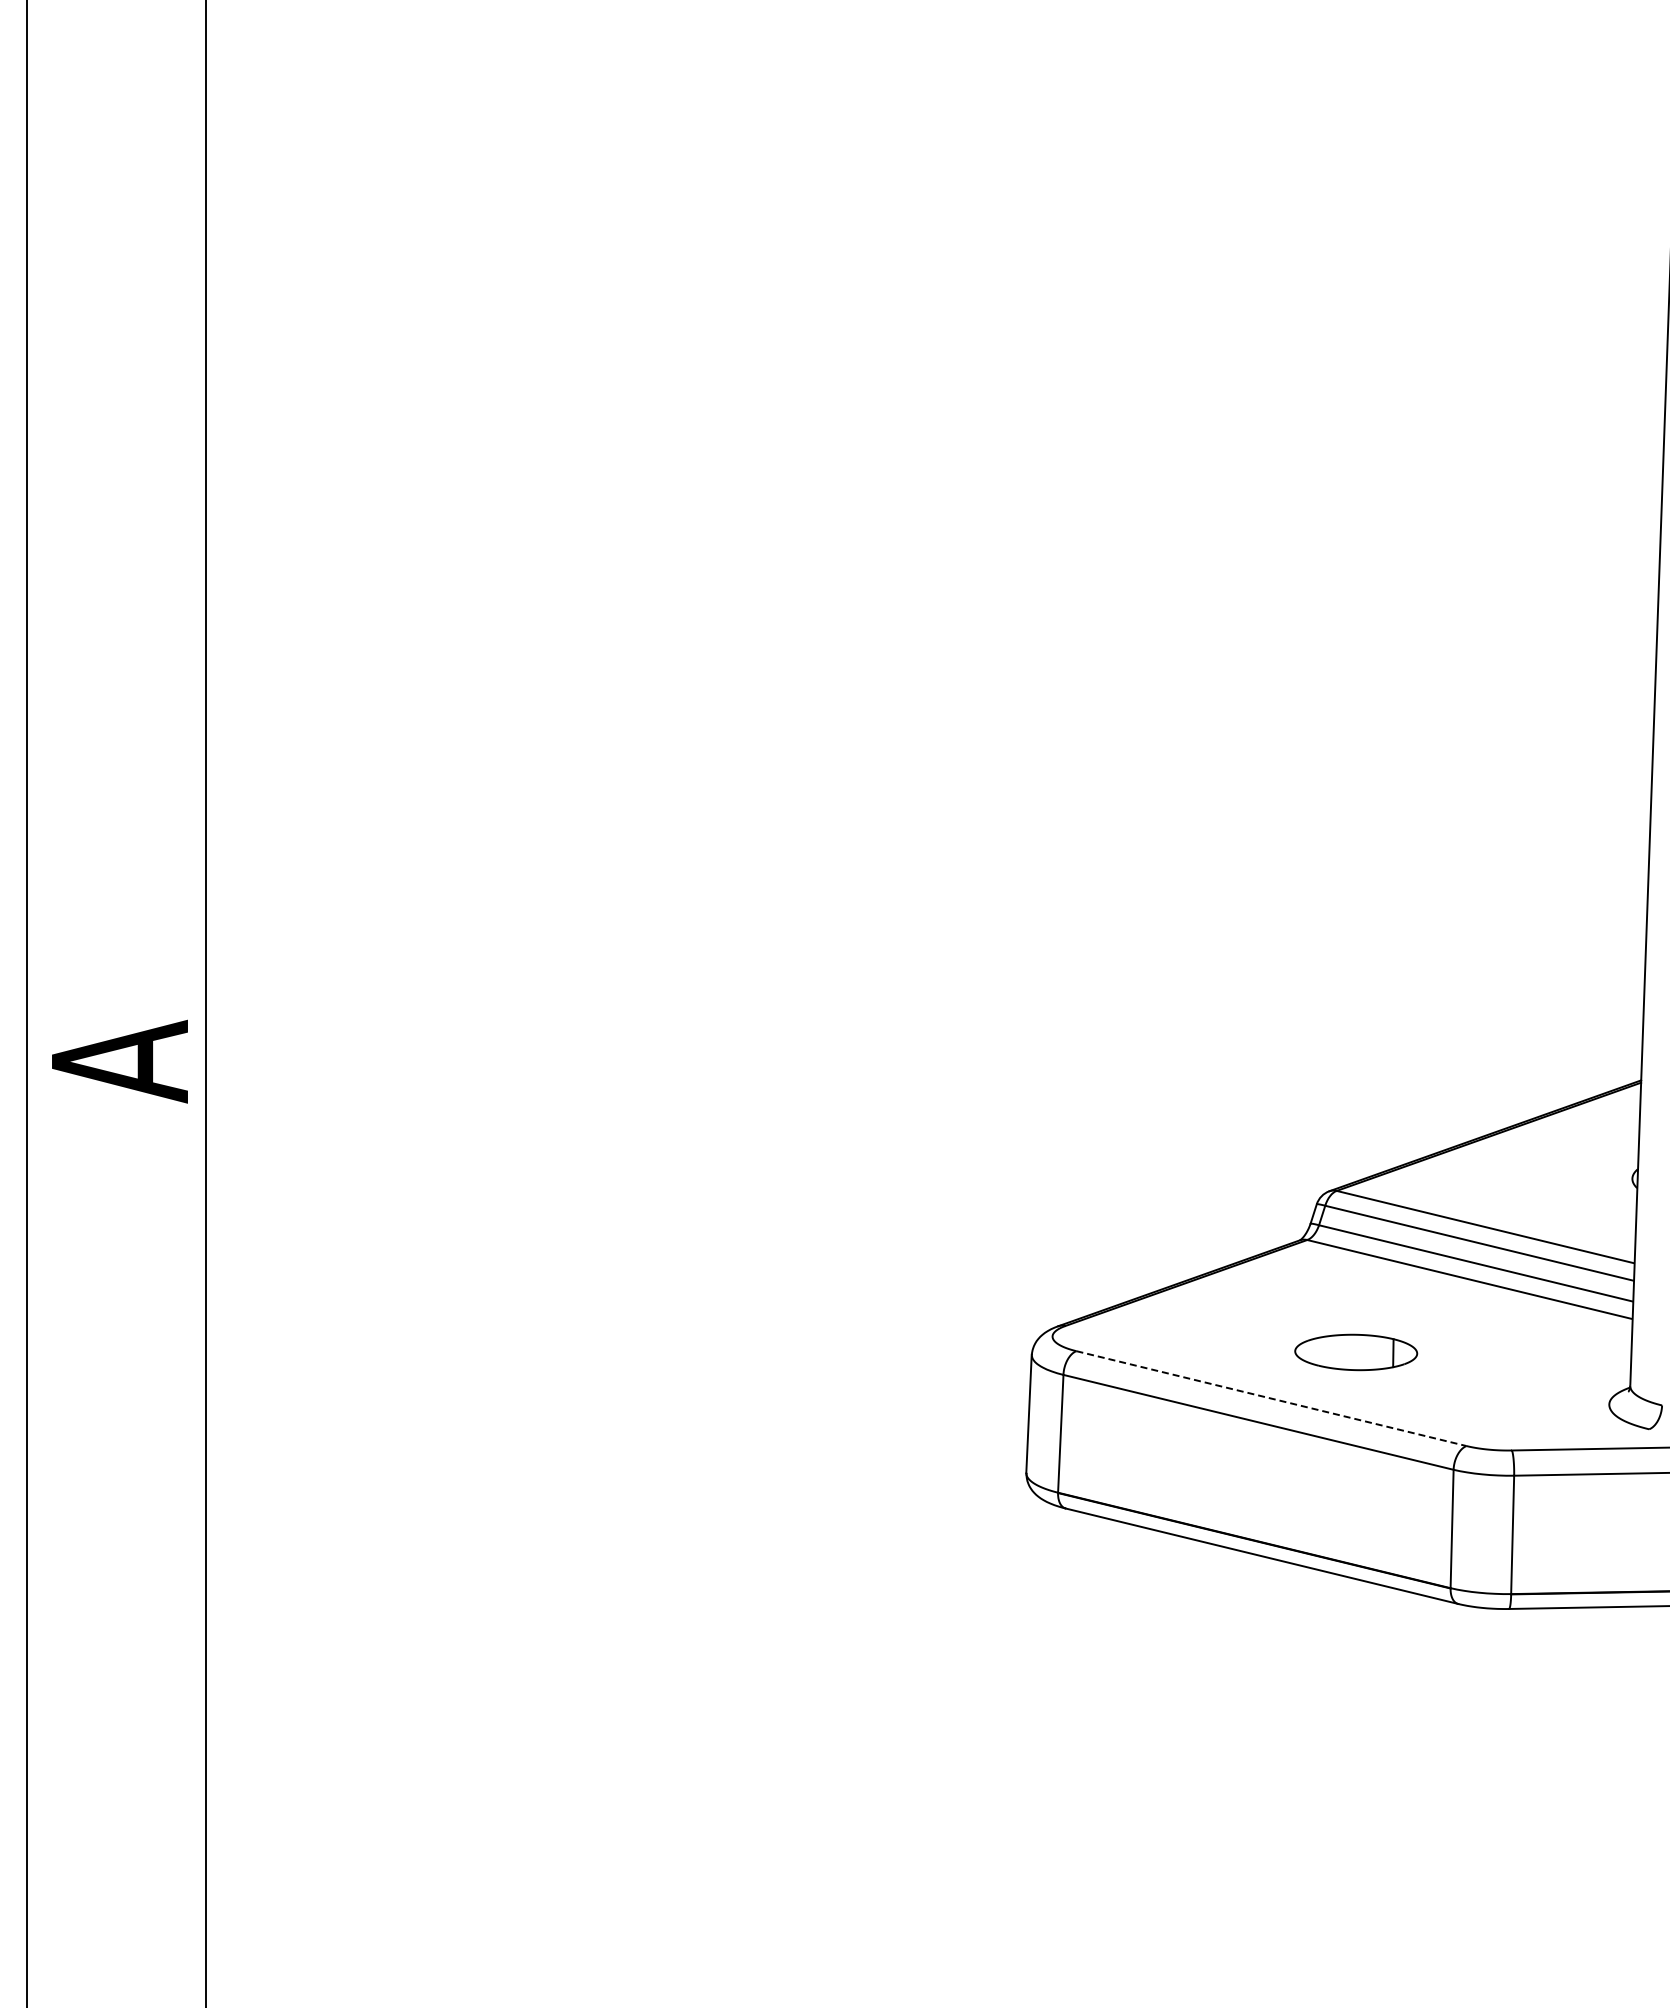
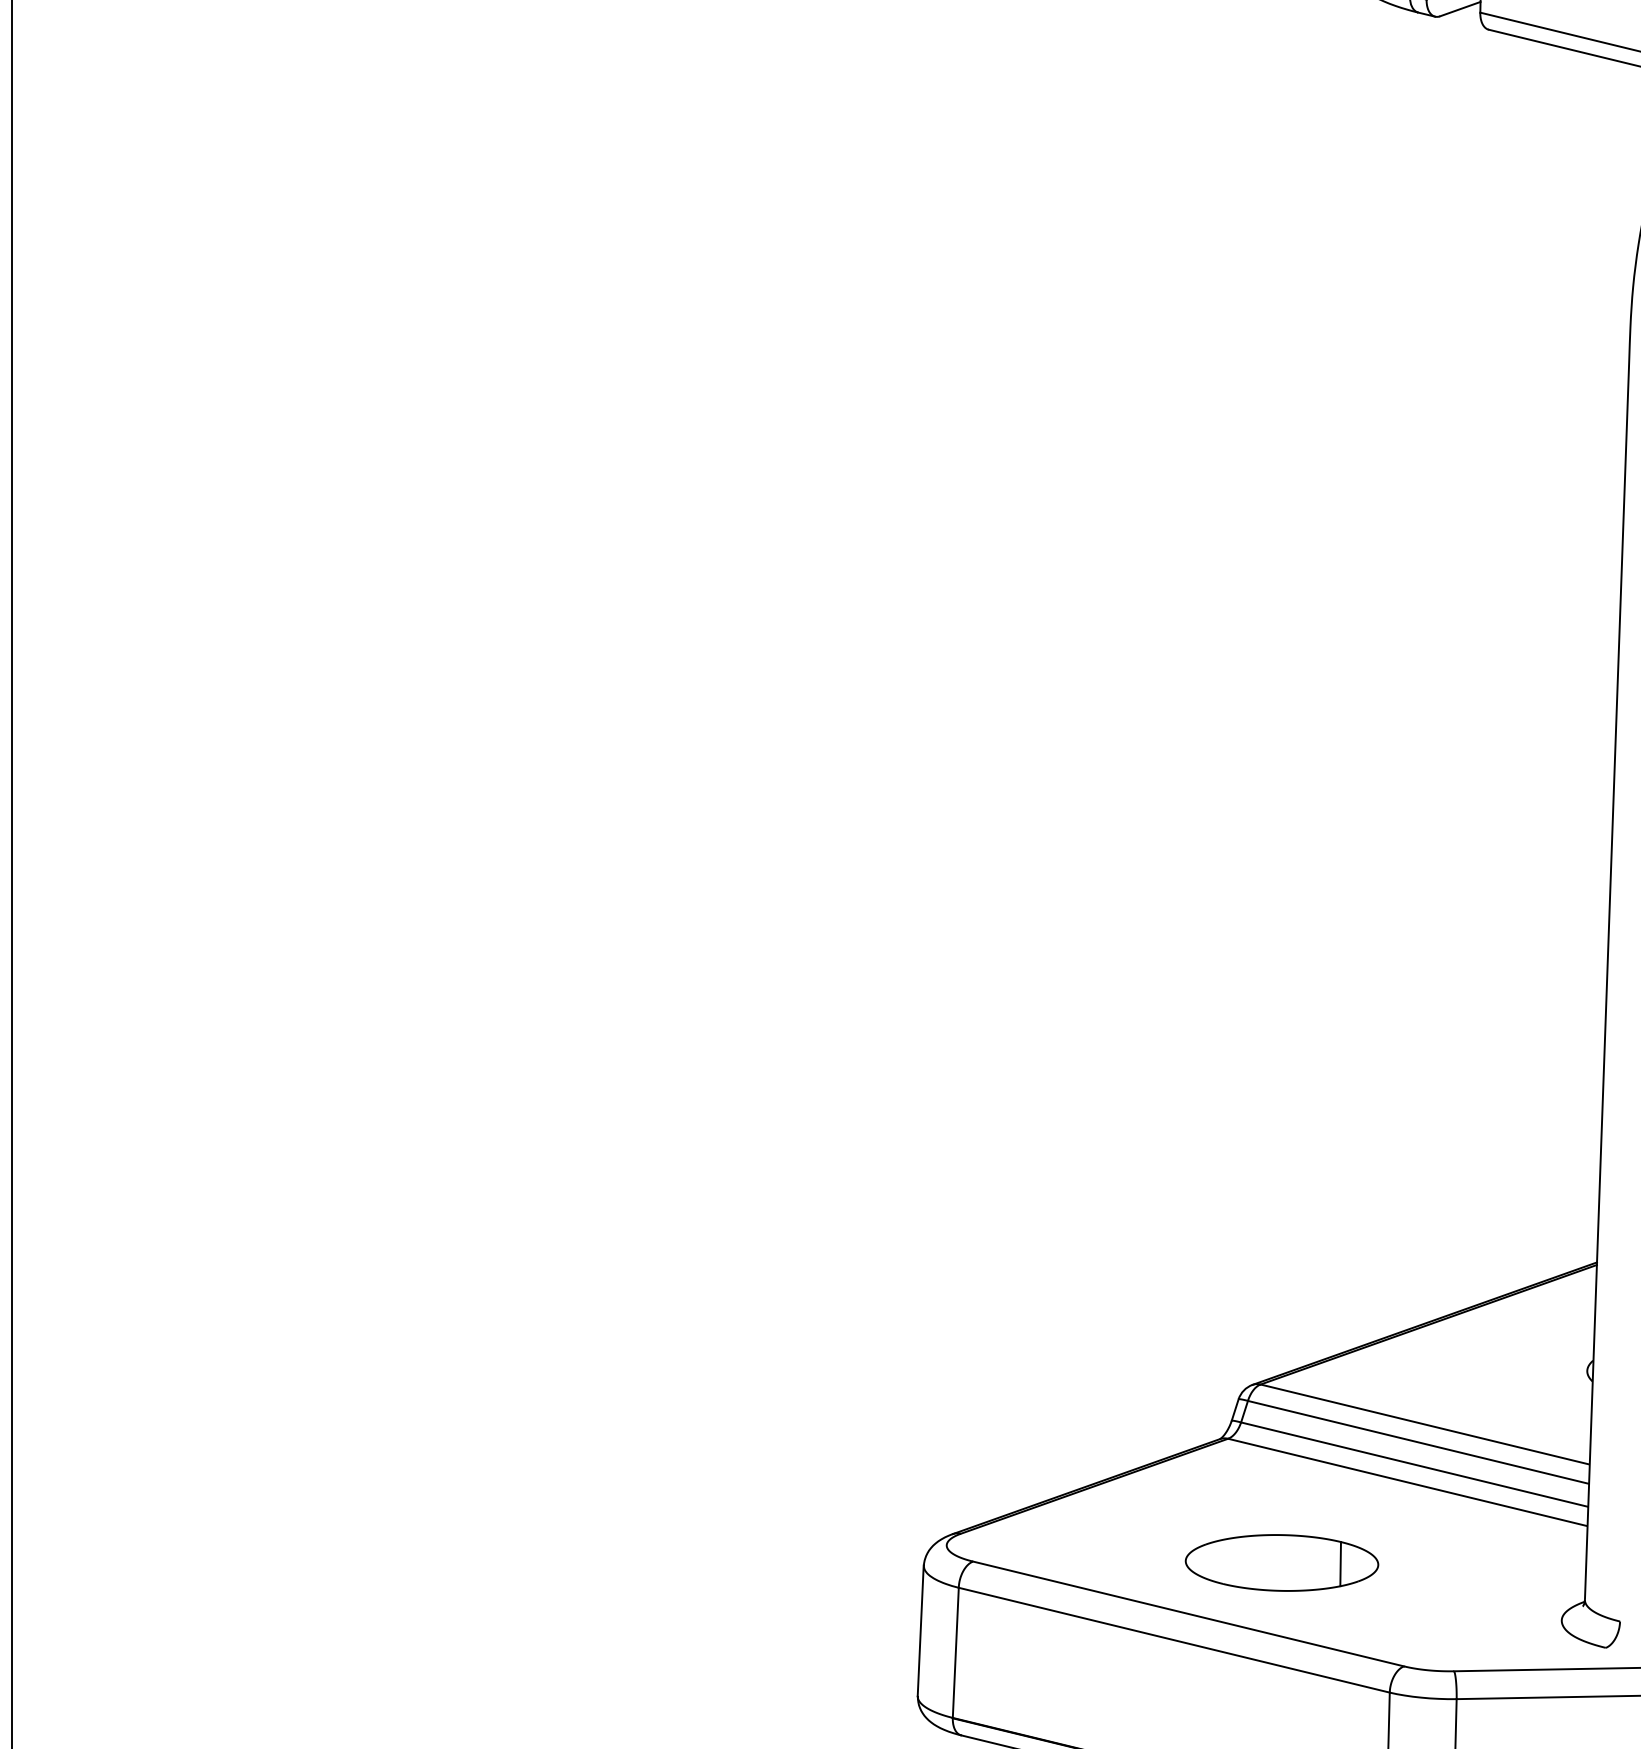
part: (1356, 1352) -> (1282, 1563), size x1.43
line: (1271, 1398) -> (1188, 1613), dashed -> solid

